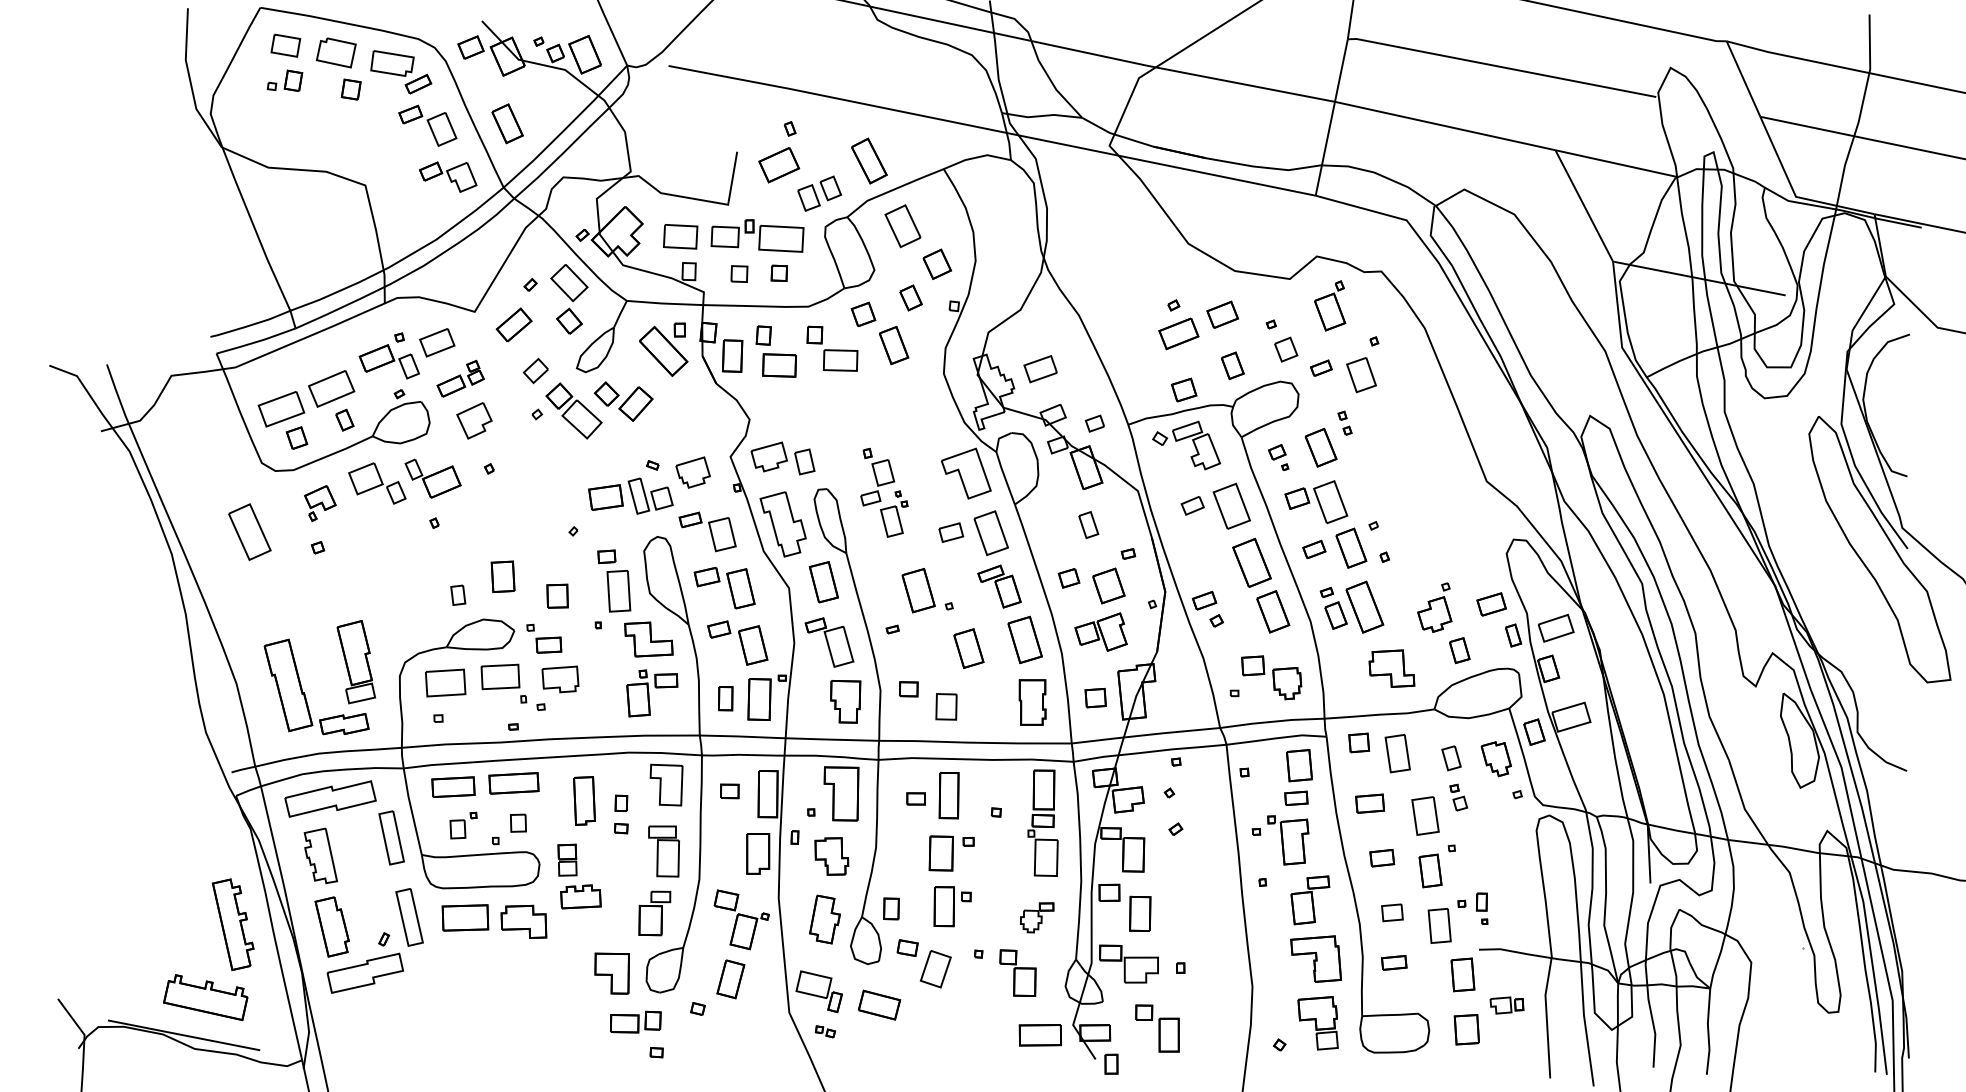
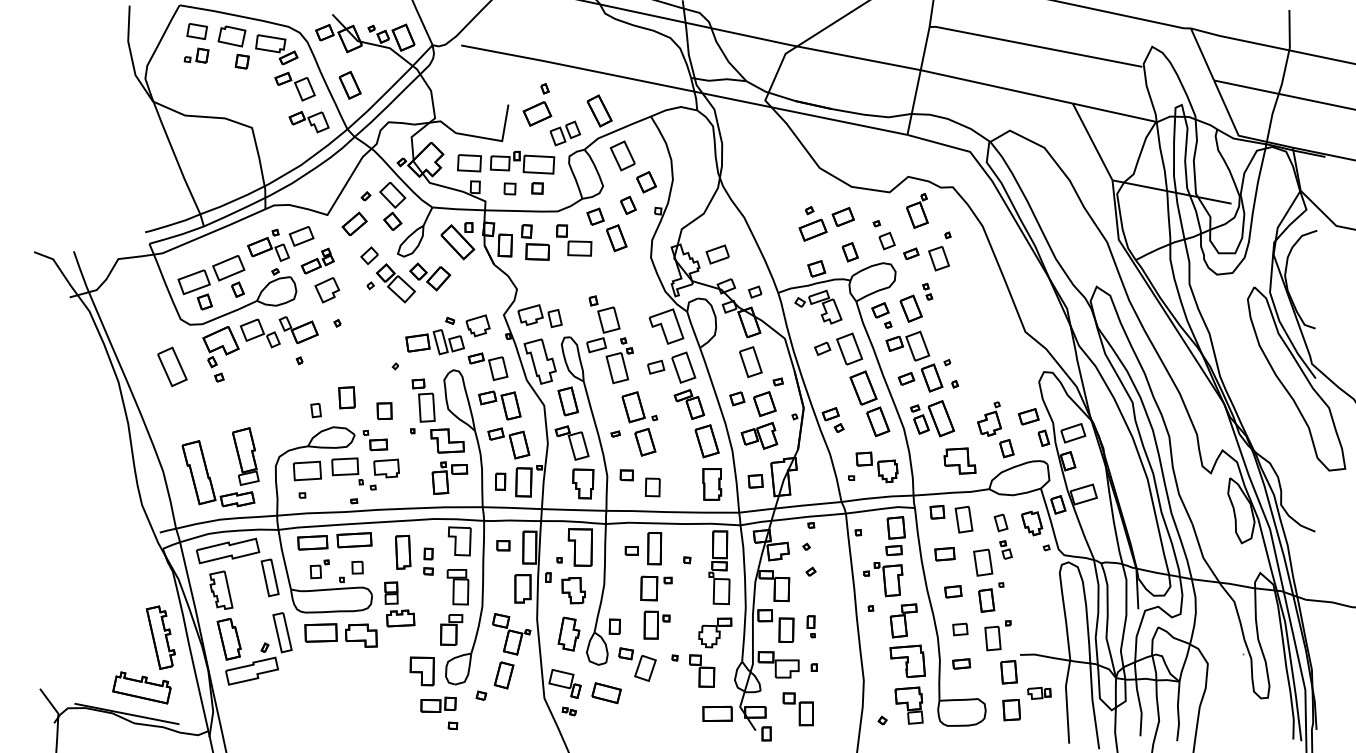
part: (1278, 457) -> (881, 315), size x1.43
part: (883, 492) -> (609, 339), size x1.43
part: (319, 503) -> (220, 347), size x1.67
part: (1088, 524) -> (750, 361), size x1.67
part: (969, 648) -> (645, 442), moved
part: (1481, 908) -> (810, 626), moved
part: (1037, 917) -> (715, 632), size x1.43

